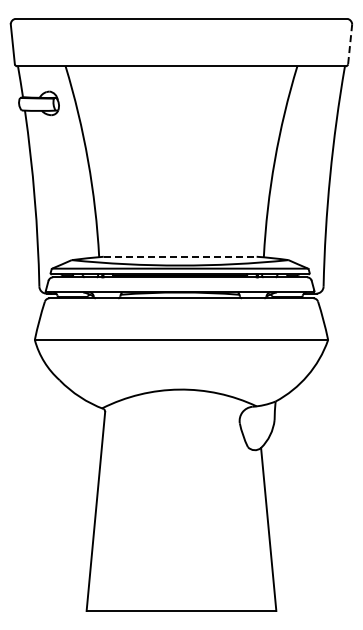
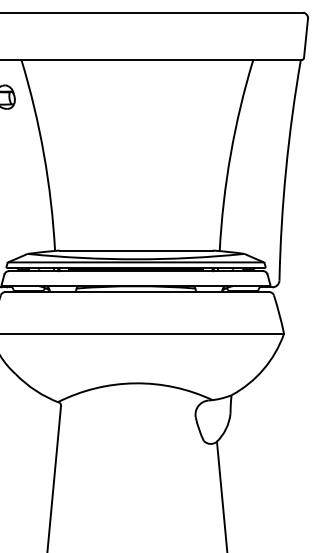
line: (350, 44) -> (306, 38), dashed -> solid
line: (180, 256) -> (136, 250), dashed -> solid

